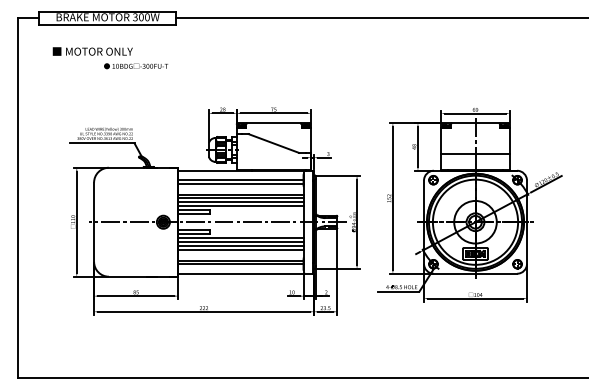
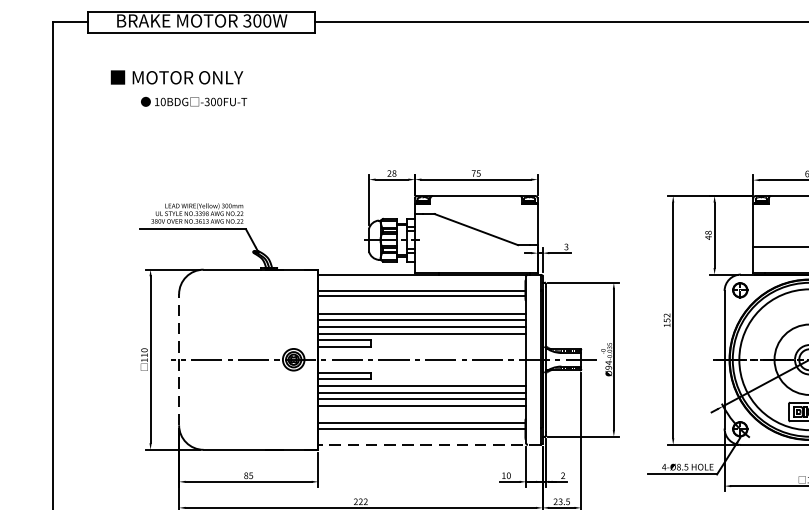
text: (135, 66) -> (193, 102), moved
line: (94, 222) -> (179, 360), solid -> dashed
line: (245, 273) -> (429, 444), solid -> dashed

